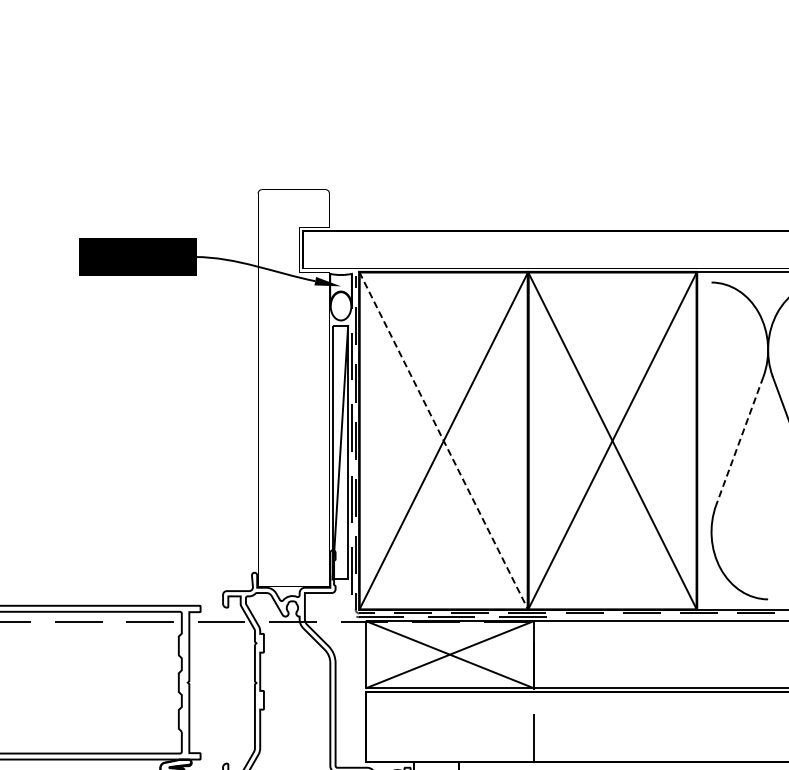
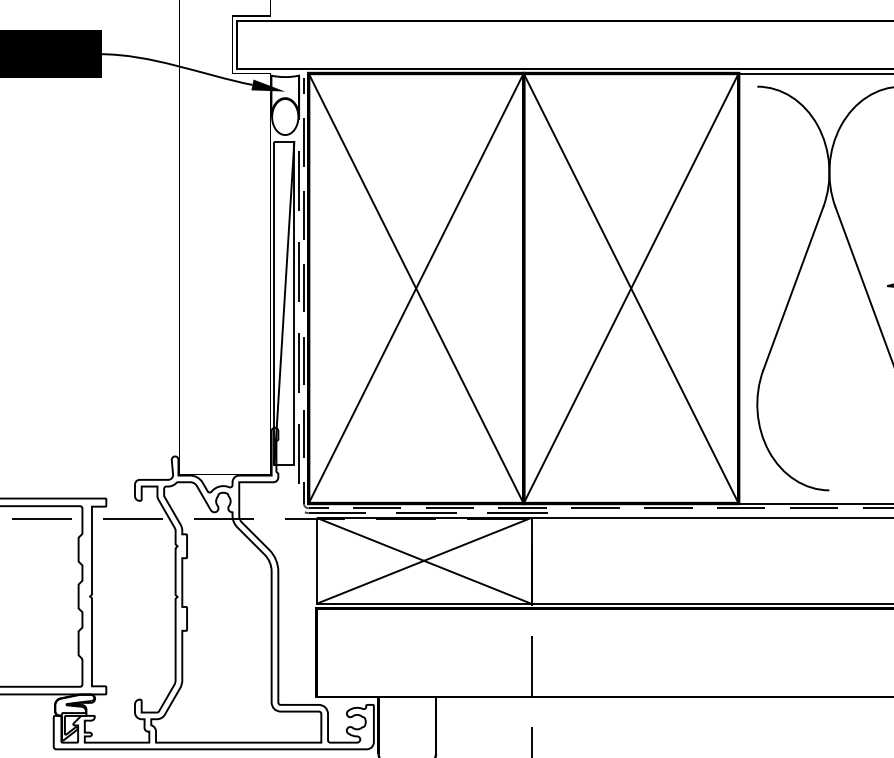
line: (443, 440) -> (415, 287), dashed -> solid
line: (739, 441) -> (792, 289), dashed -> solid

